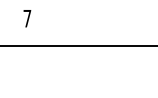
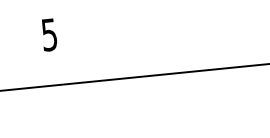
text: (27, 18) -> (49, 34), 7 -> 5

